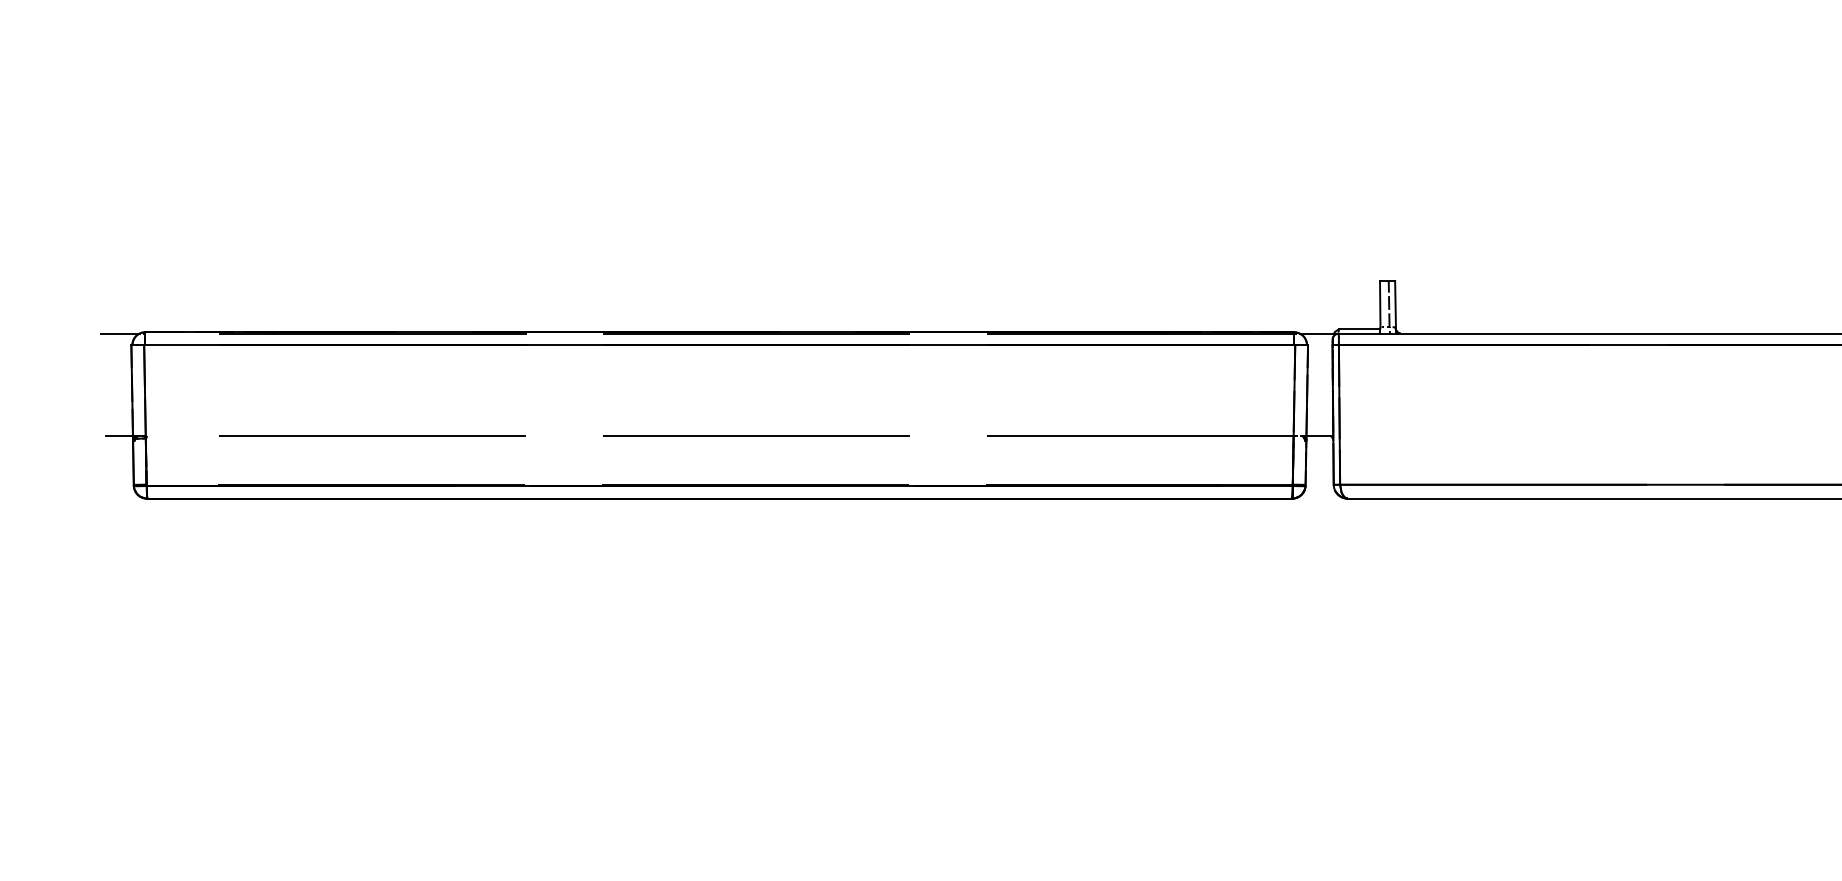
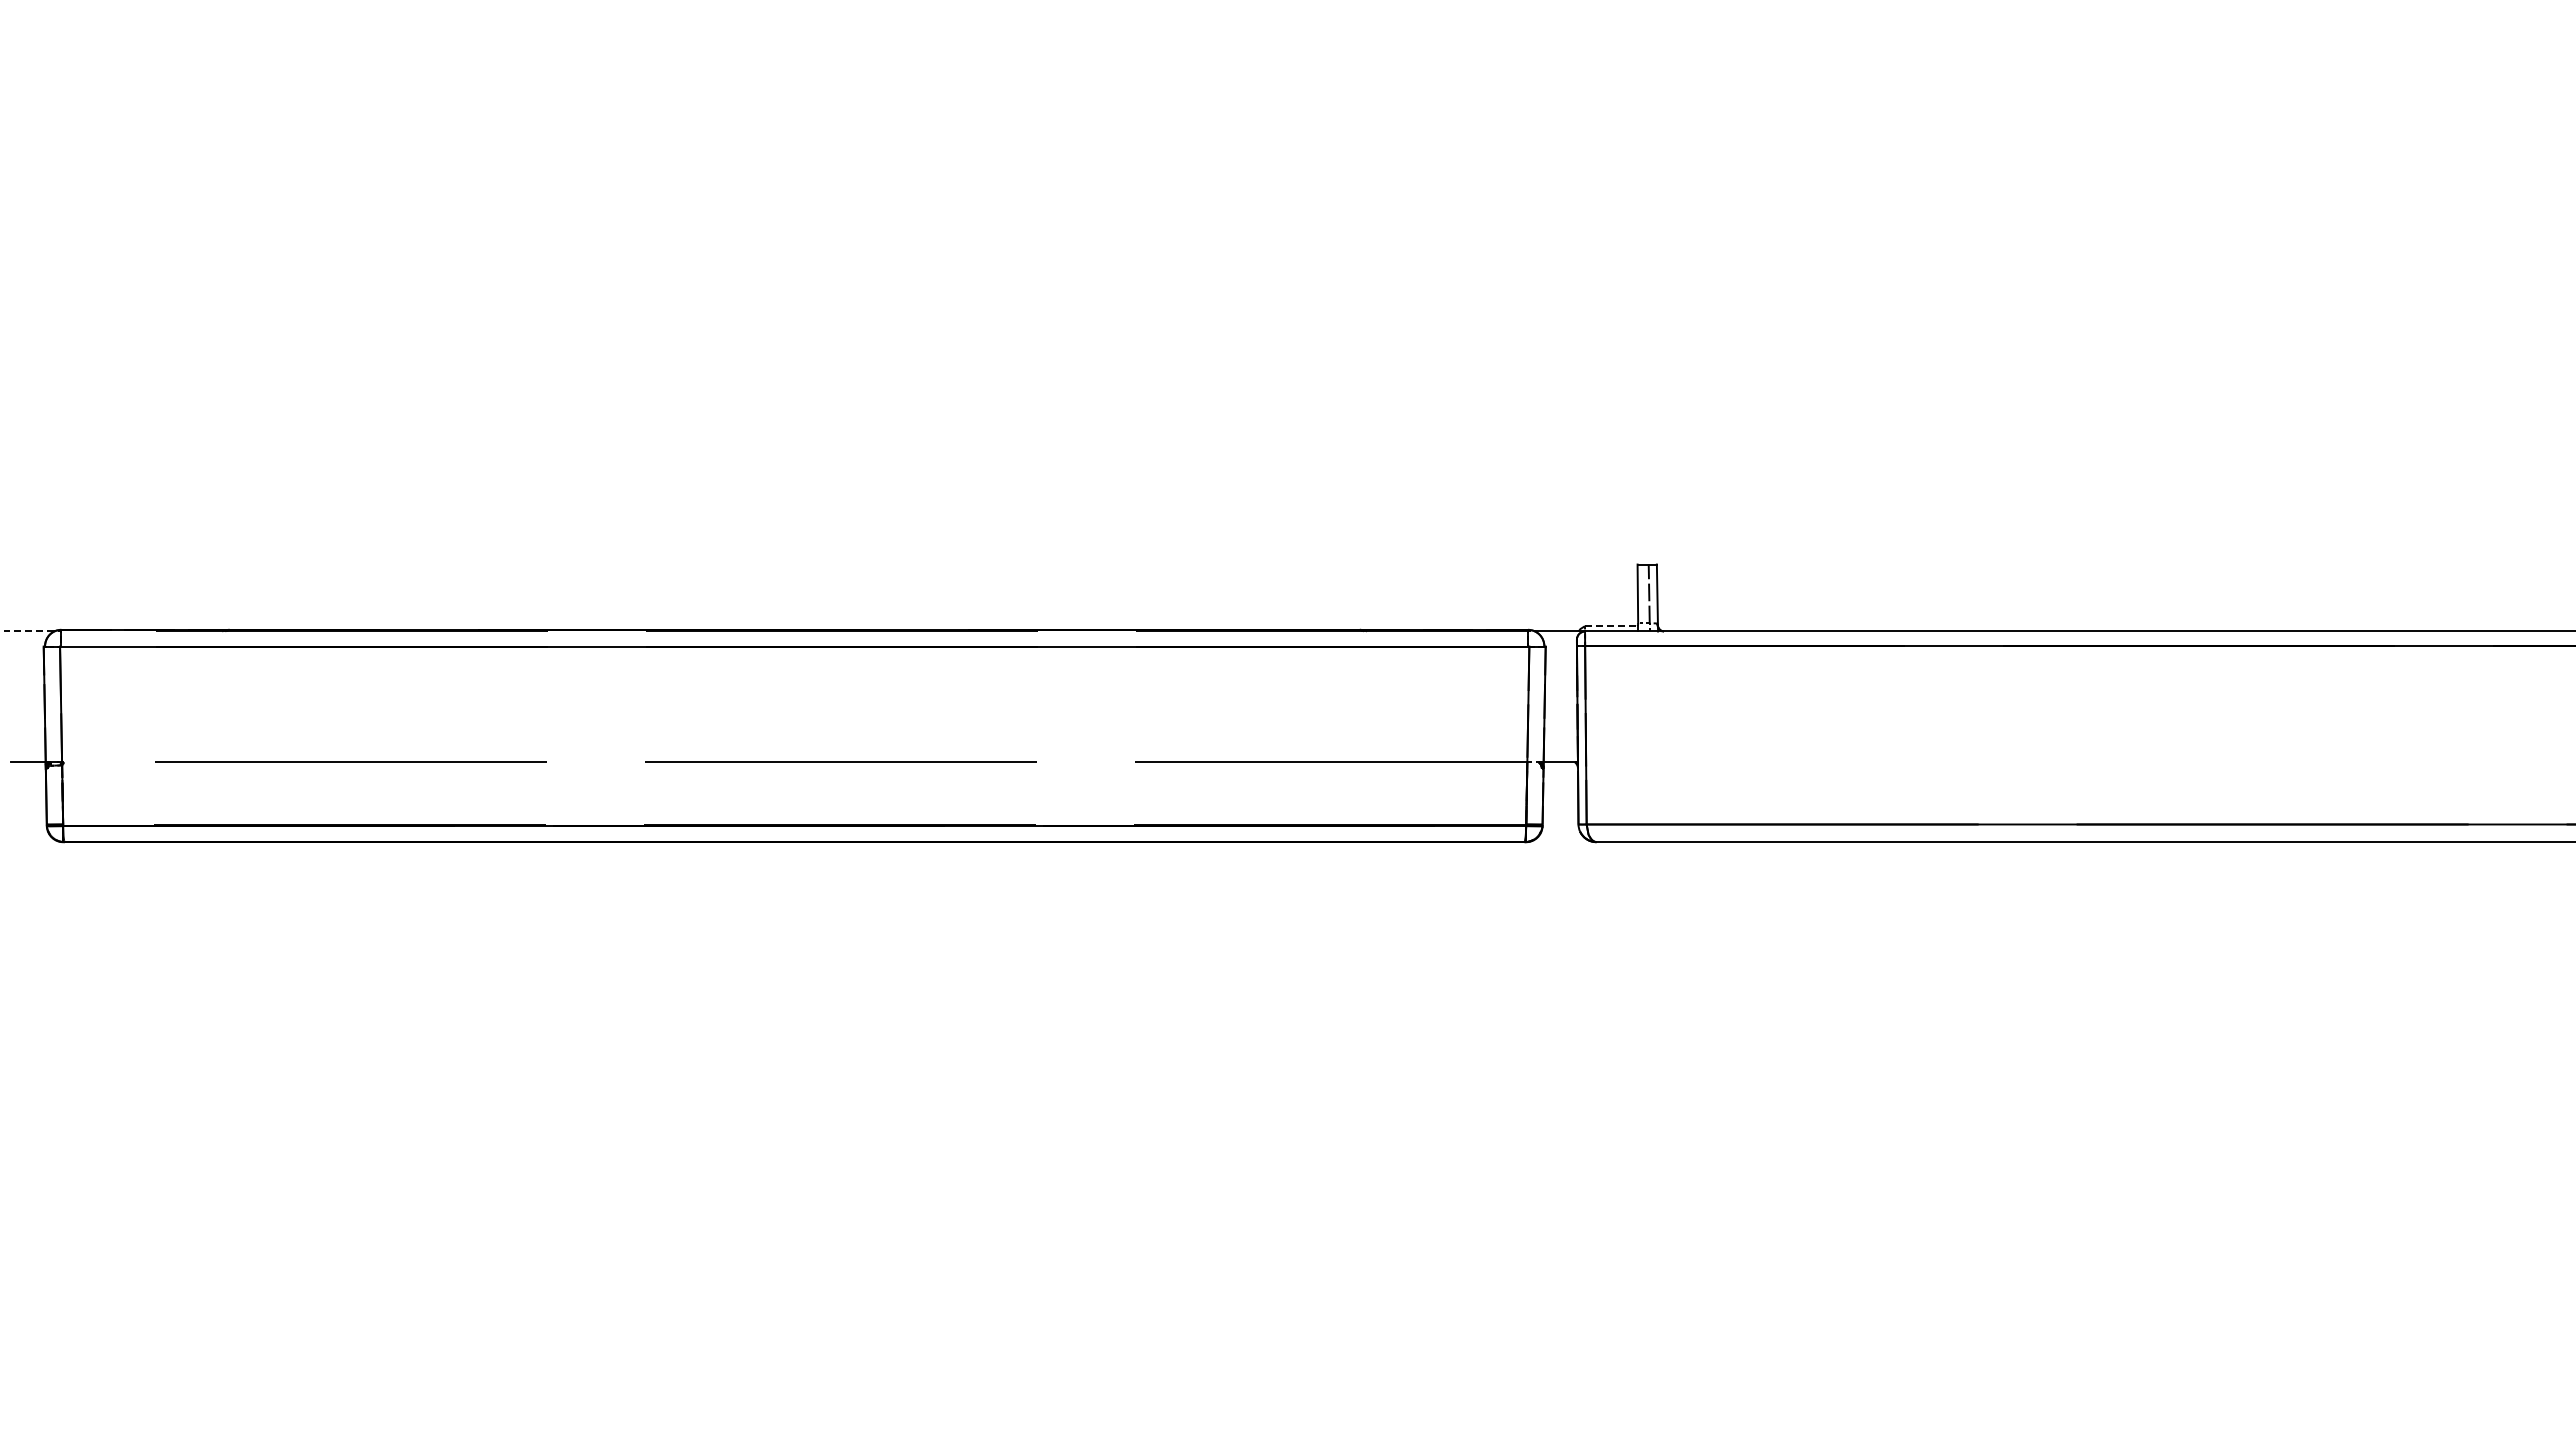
line: (1359, 329) -> (1611, 626), solid -> dashed
line: (120, 333) -> (29, 631), solid -> dashed

